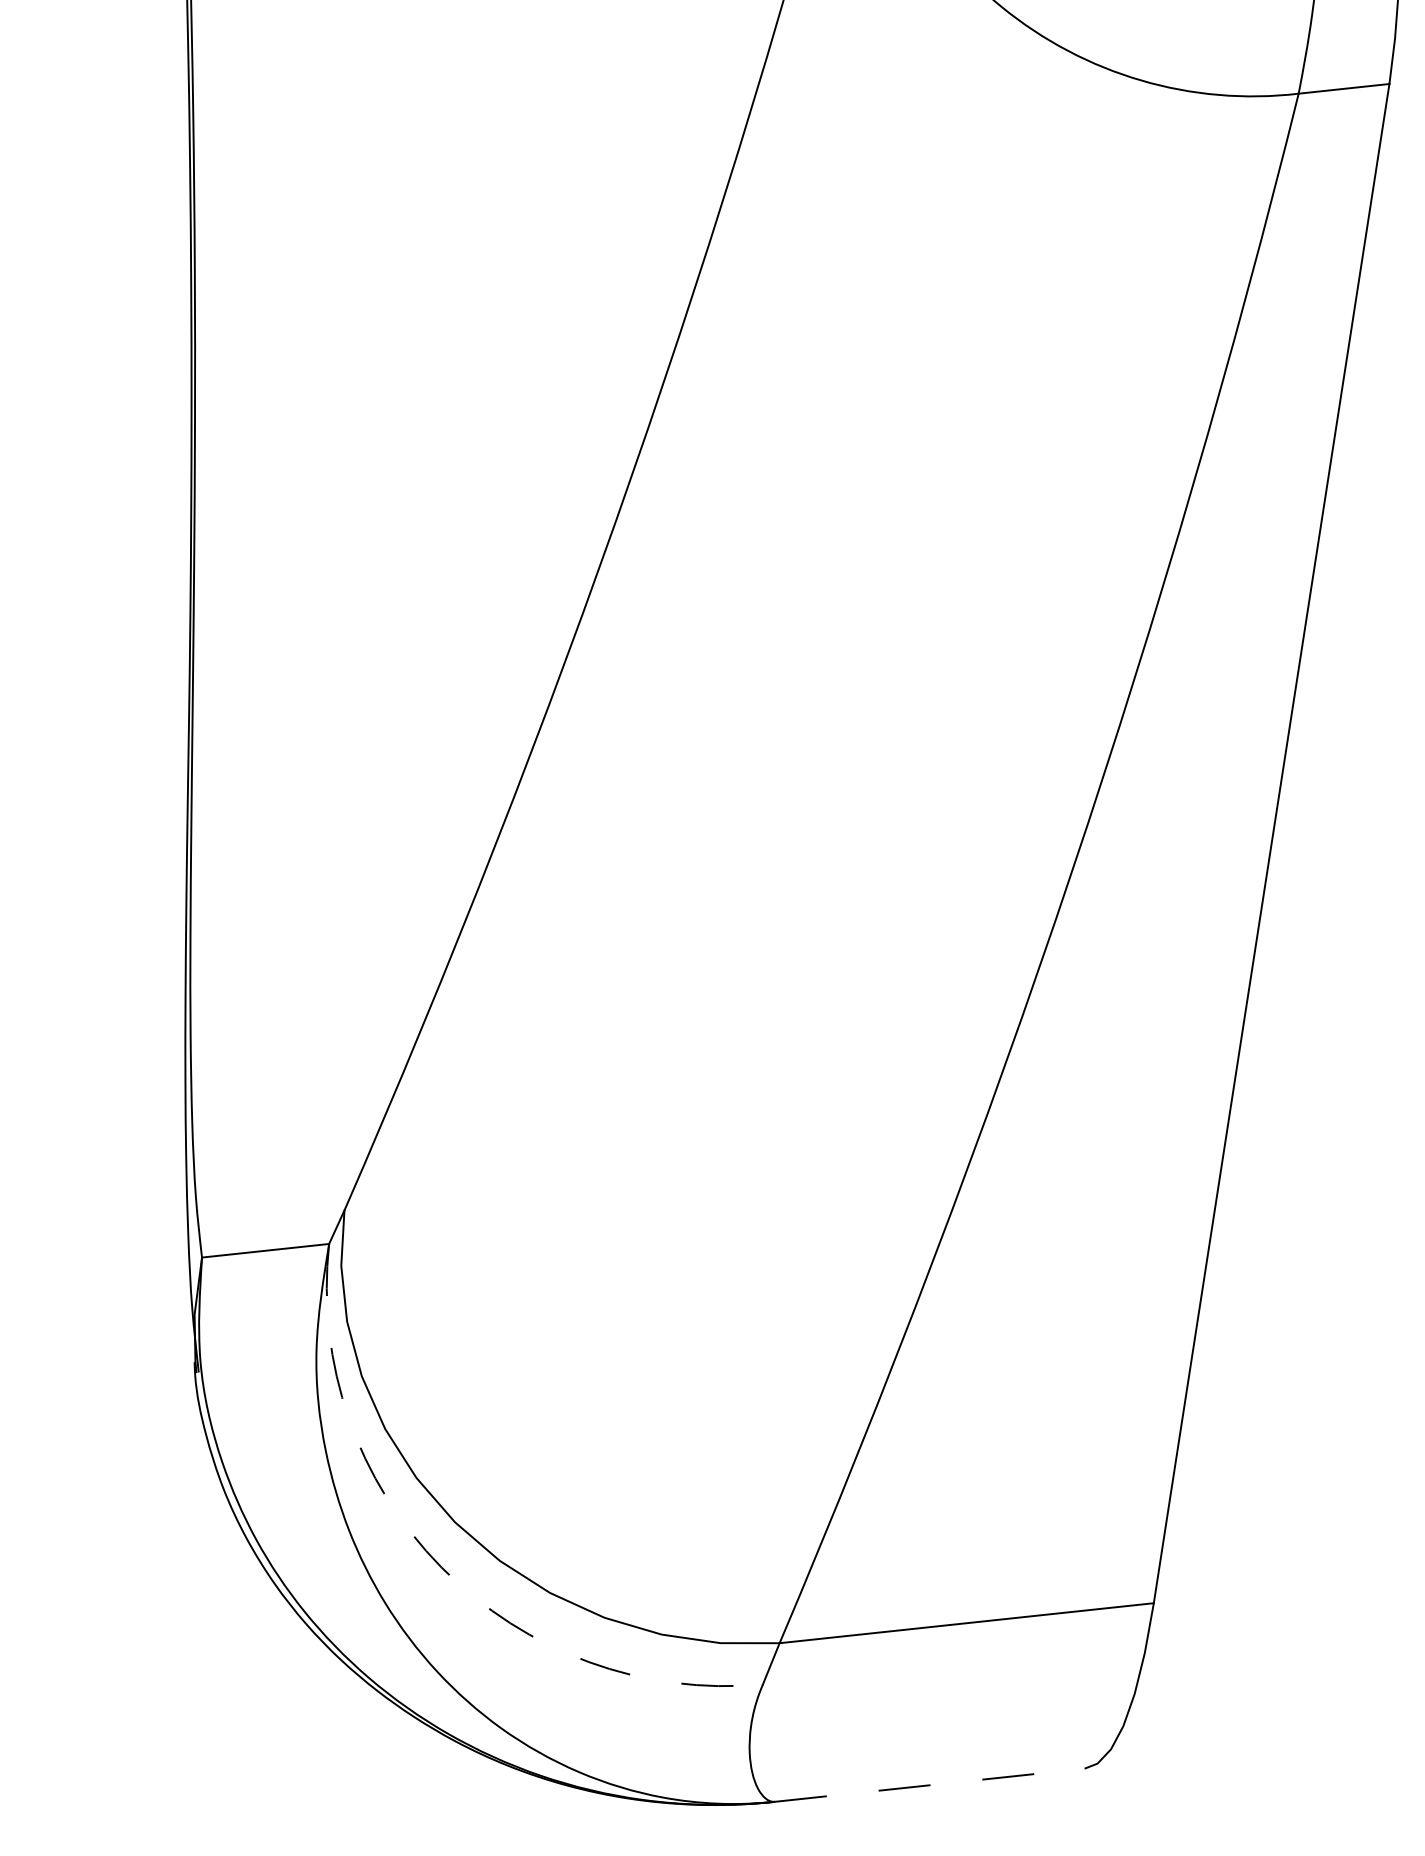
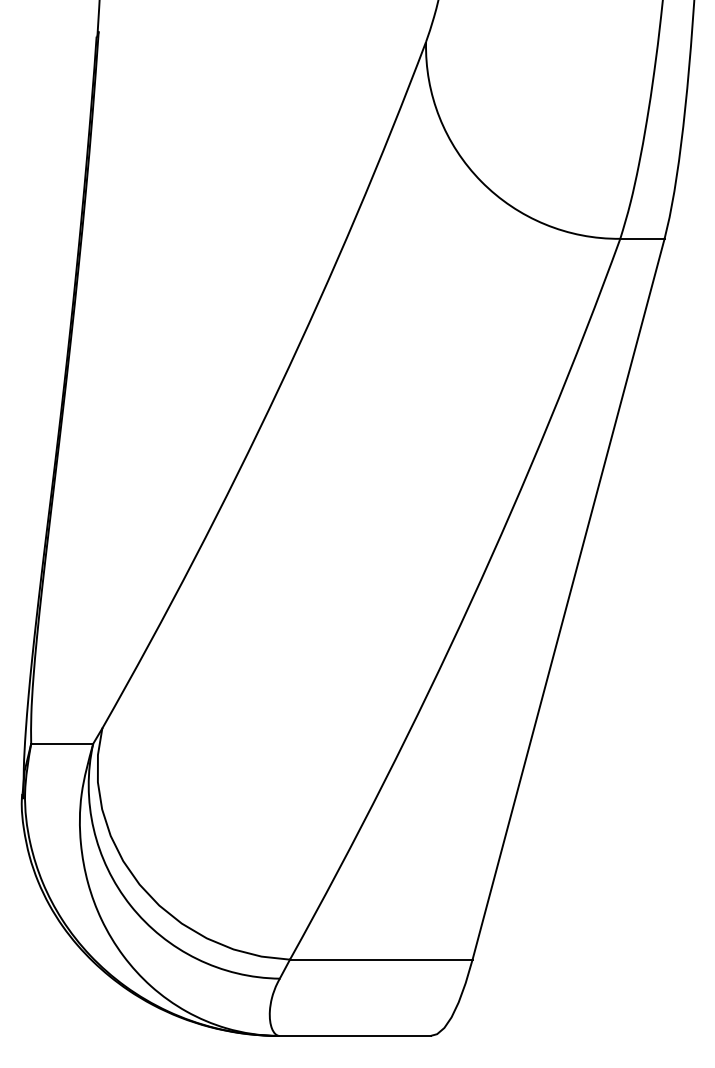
arc: (440, 1567) -> (130, 905), dashed -> solid
line: (930, 1784) -> (355, 1035), dashed -> solid

